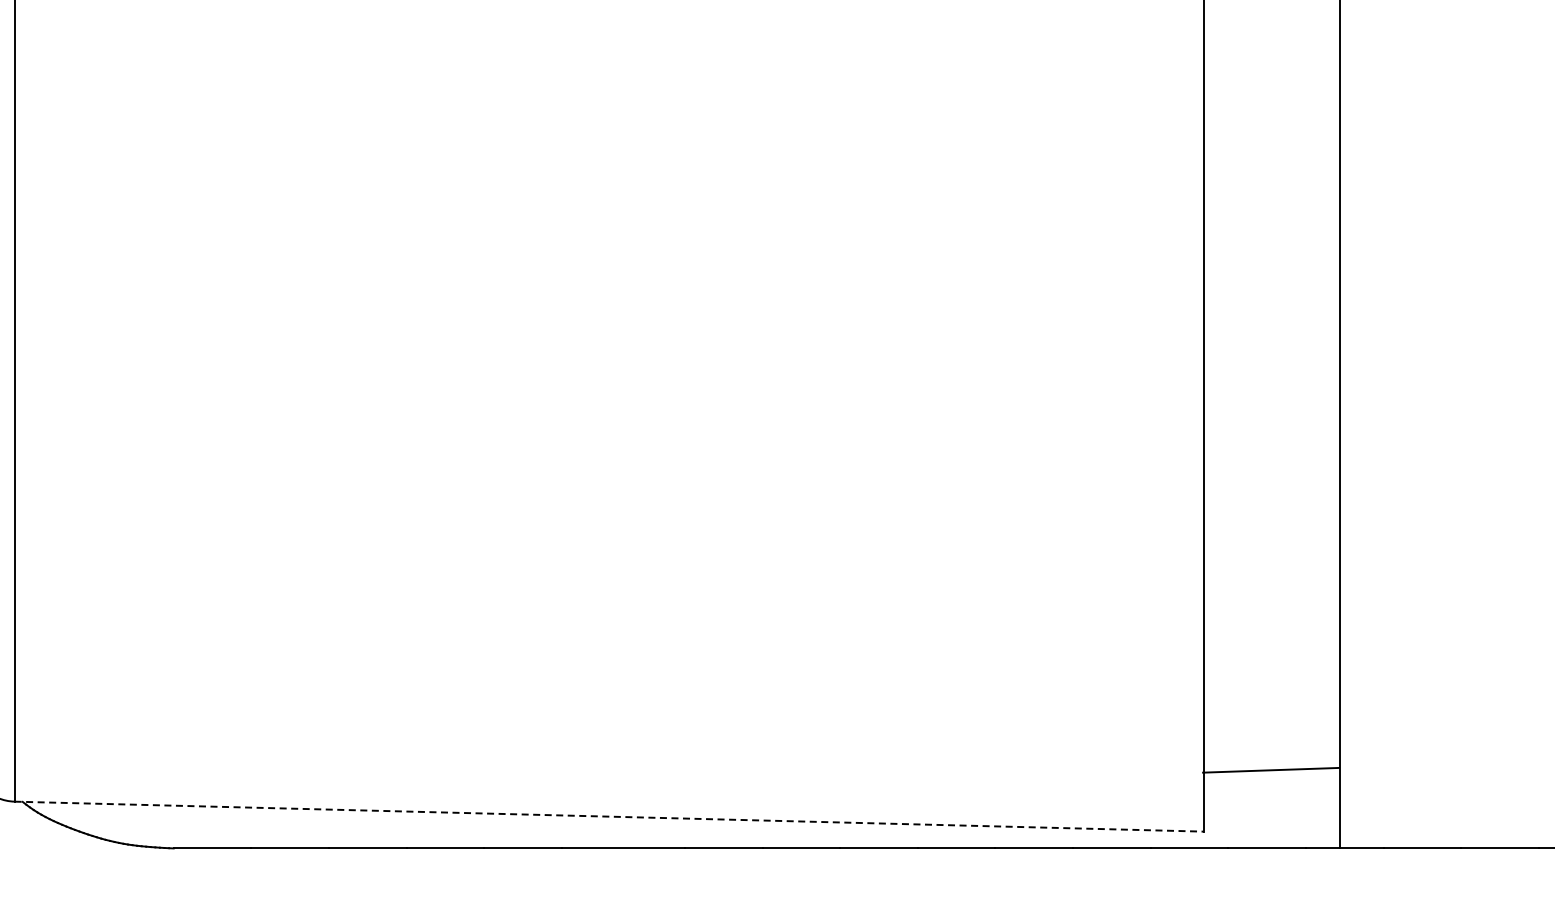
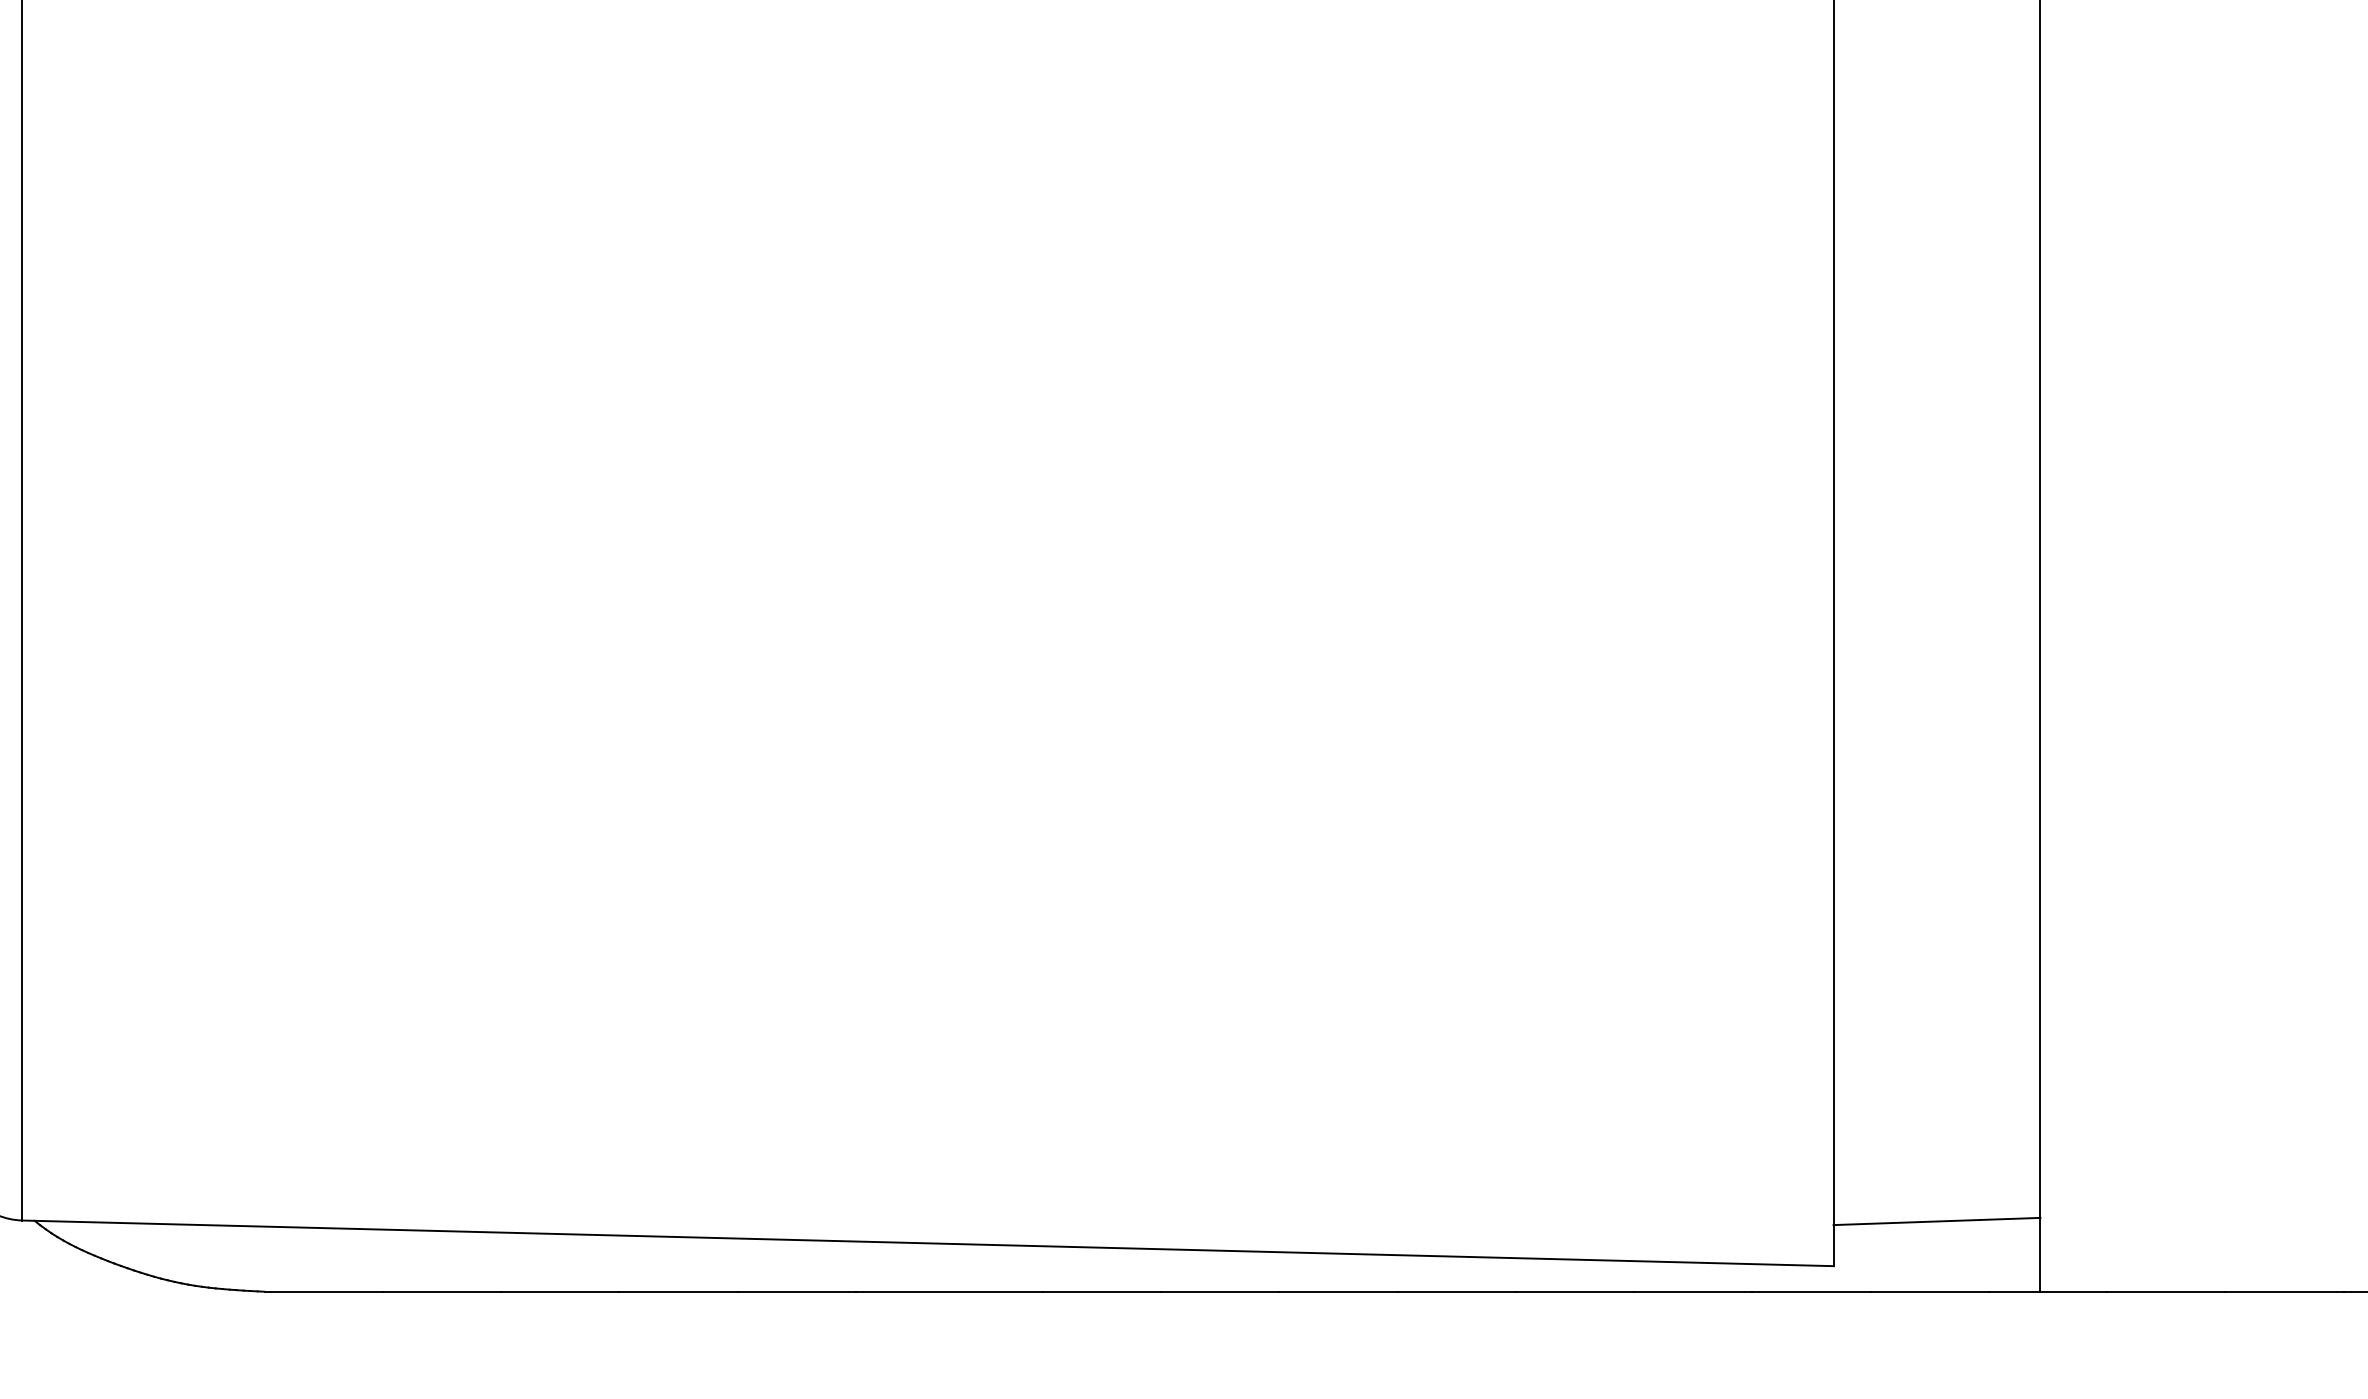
line: (1270, 769) -> (1936, 1220), moved
line: (609, 816) -> (928, 1243), dashed -> solid

